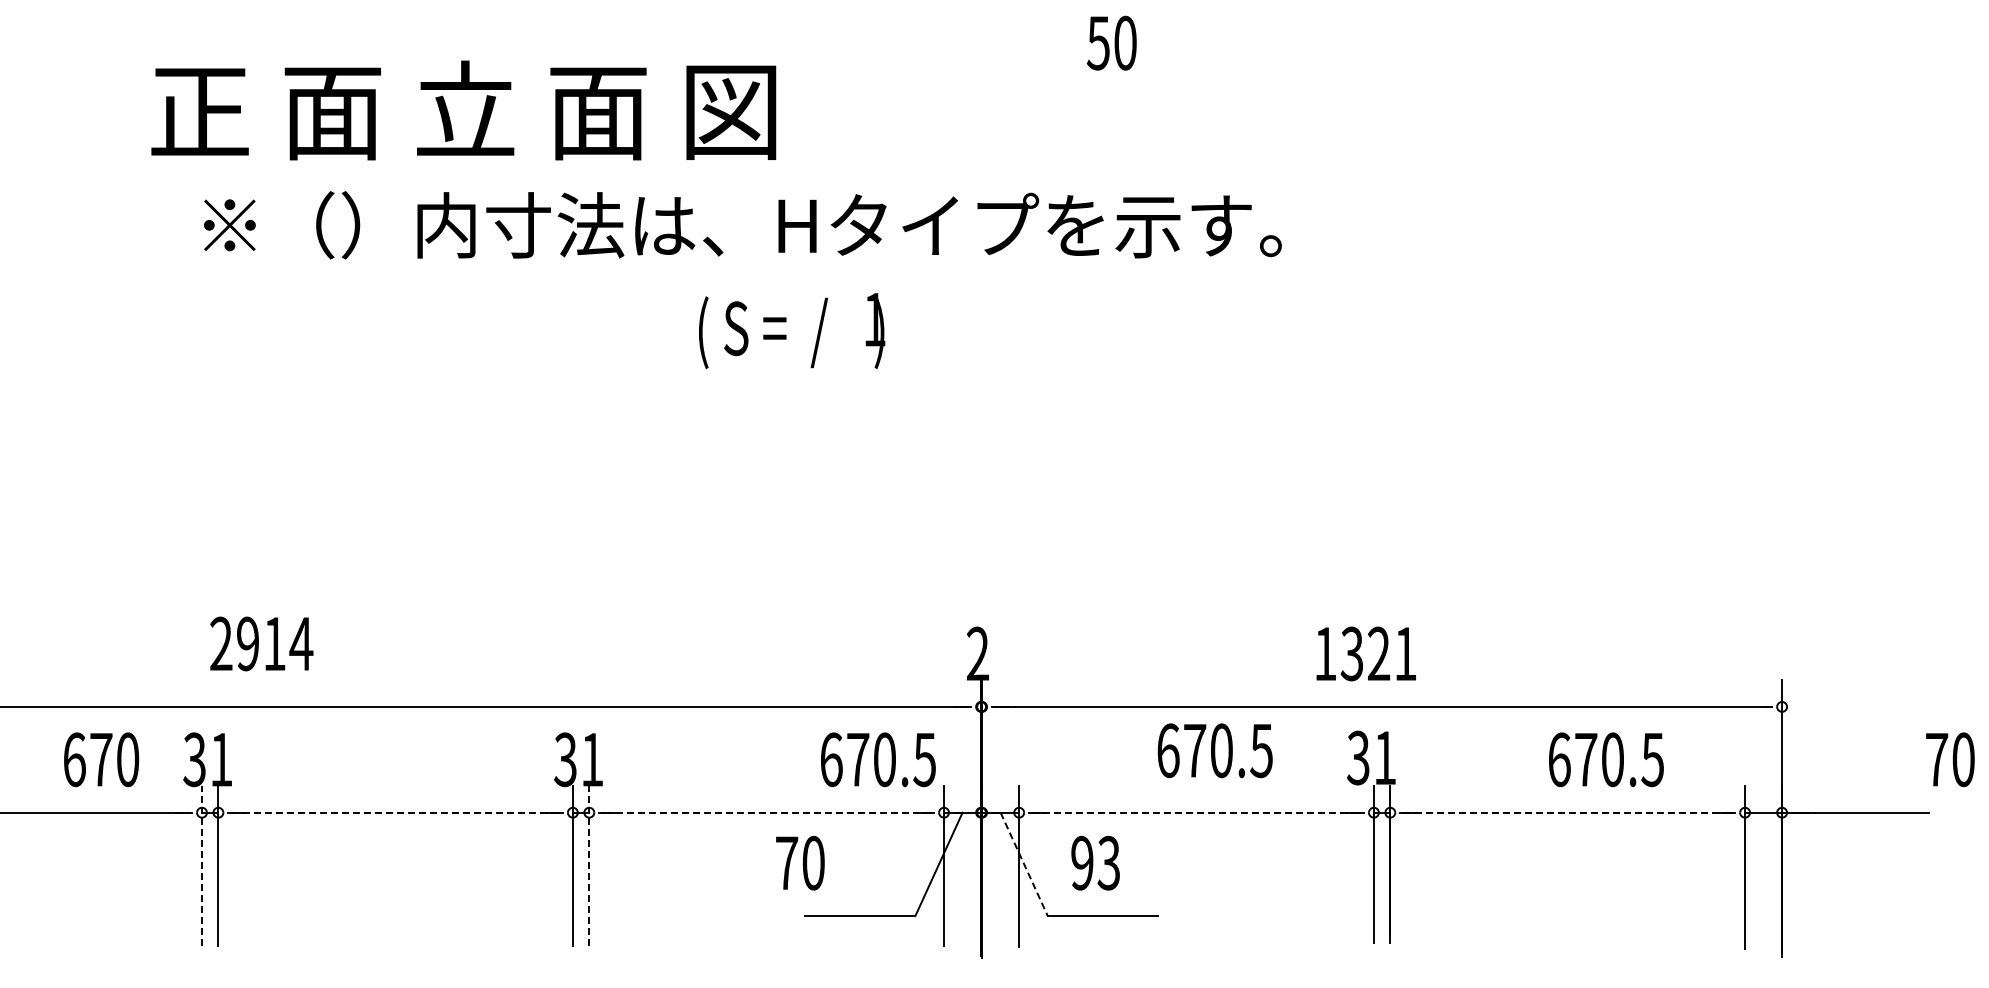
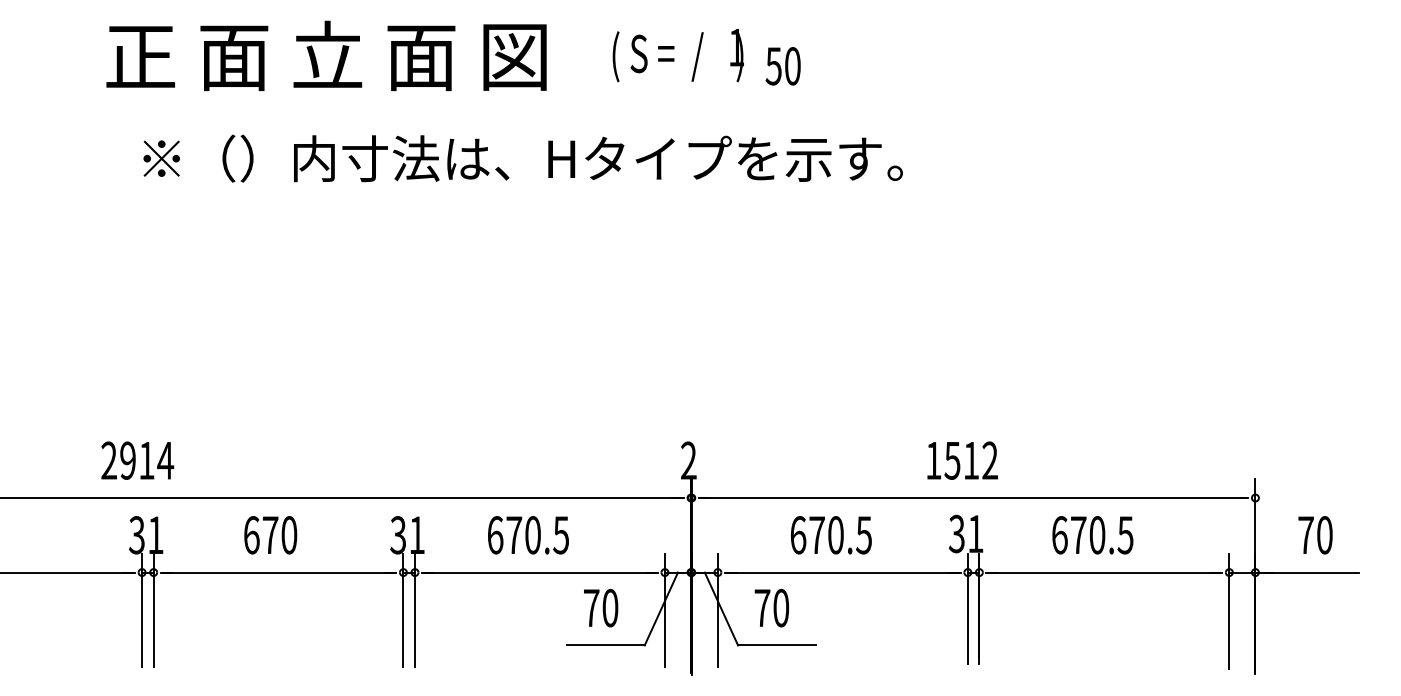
text: (1111, 42) -> (782, 65), moved
text: (463, 110) -> (326, 55), moved
text: (792, 331) -> (678, 55), moved
text: (261, 643) -> (137, 460), moved
text: (1378, 653) -> (971, 460), 1321 -> 1512
text: (1214, 750) -> (830, 535), moved
text: (101, 759) -> (270, 535), moved
text: (878, 759) -> (528, 535), moved
text: (1606, 759) -> (1092, 535), moved
text: (1950, 759) -> (1315, 535), moved
line: (396, 812) -> (279, 572), dashed -> solid
line: (766, 812) -> (539, 572), dashed -> solid
line: (1197, 812) -> (843, 572), dashed -> solid
line: (1568, 812) -> (1104, 572), dashed -> solid
text: (1095, 862) -> (771, 607), 93 -> 70
text: (800, 863) -> (601, 608), moved
line: (1024, 864) -> (721, 609), dashed -> solid
line: (202, 866) -> (142, 610), dashed -> solid
line: (589, 866) -> (415, 610), dashed -> solid

